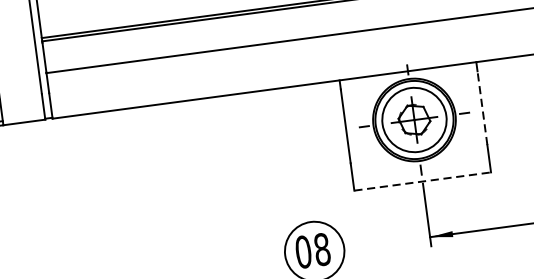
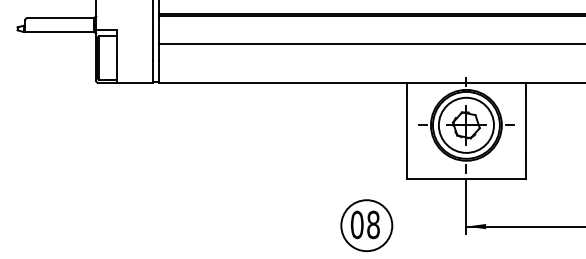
line: (482, 108) -> (525, 123), dashed -> solid
line: (422, 181) -> (466, 178), dashed -> solid

